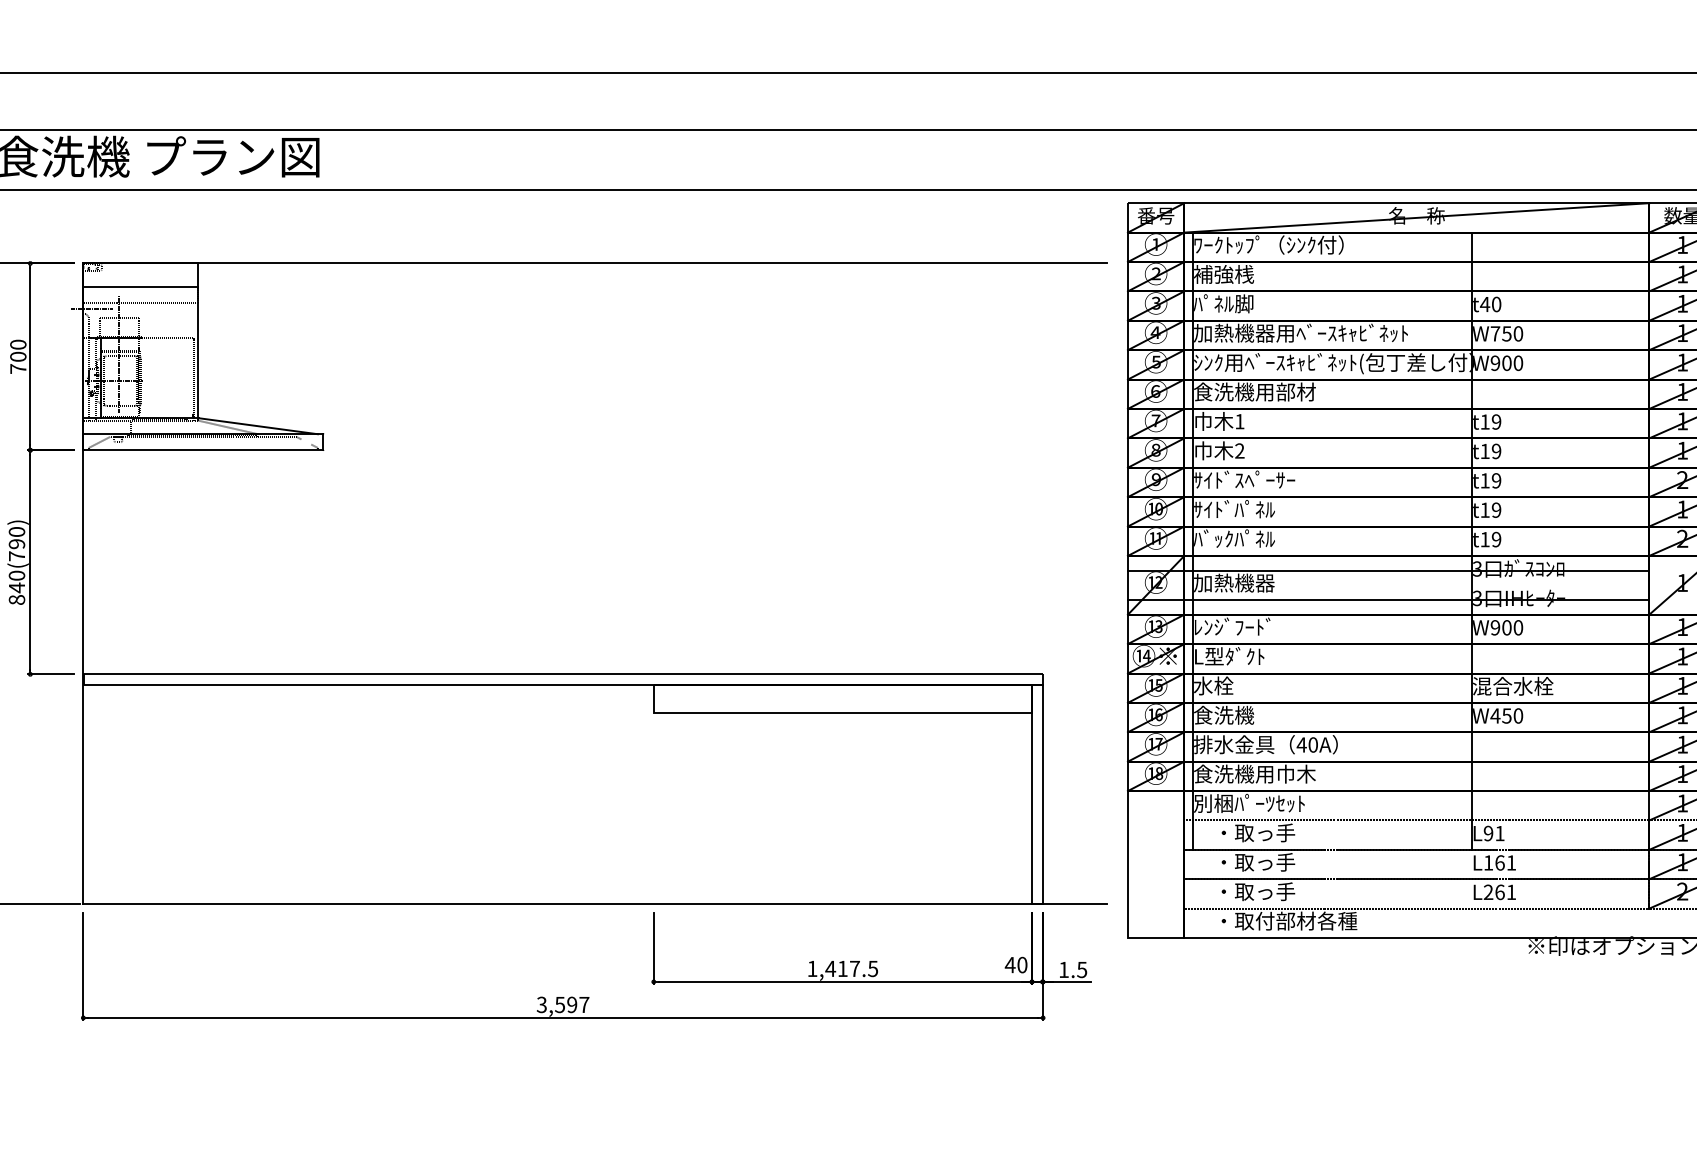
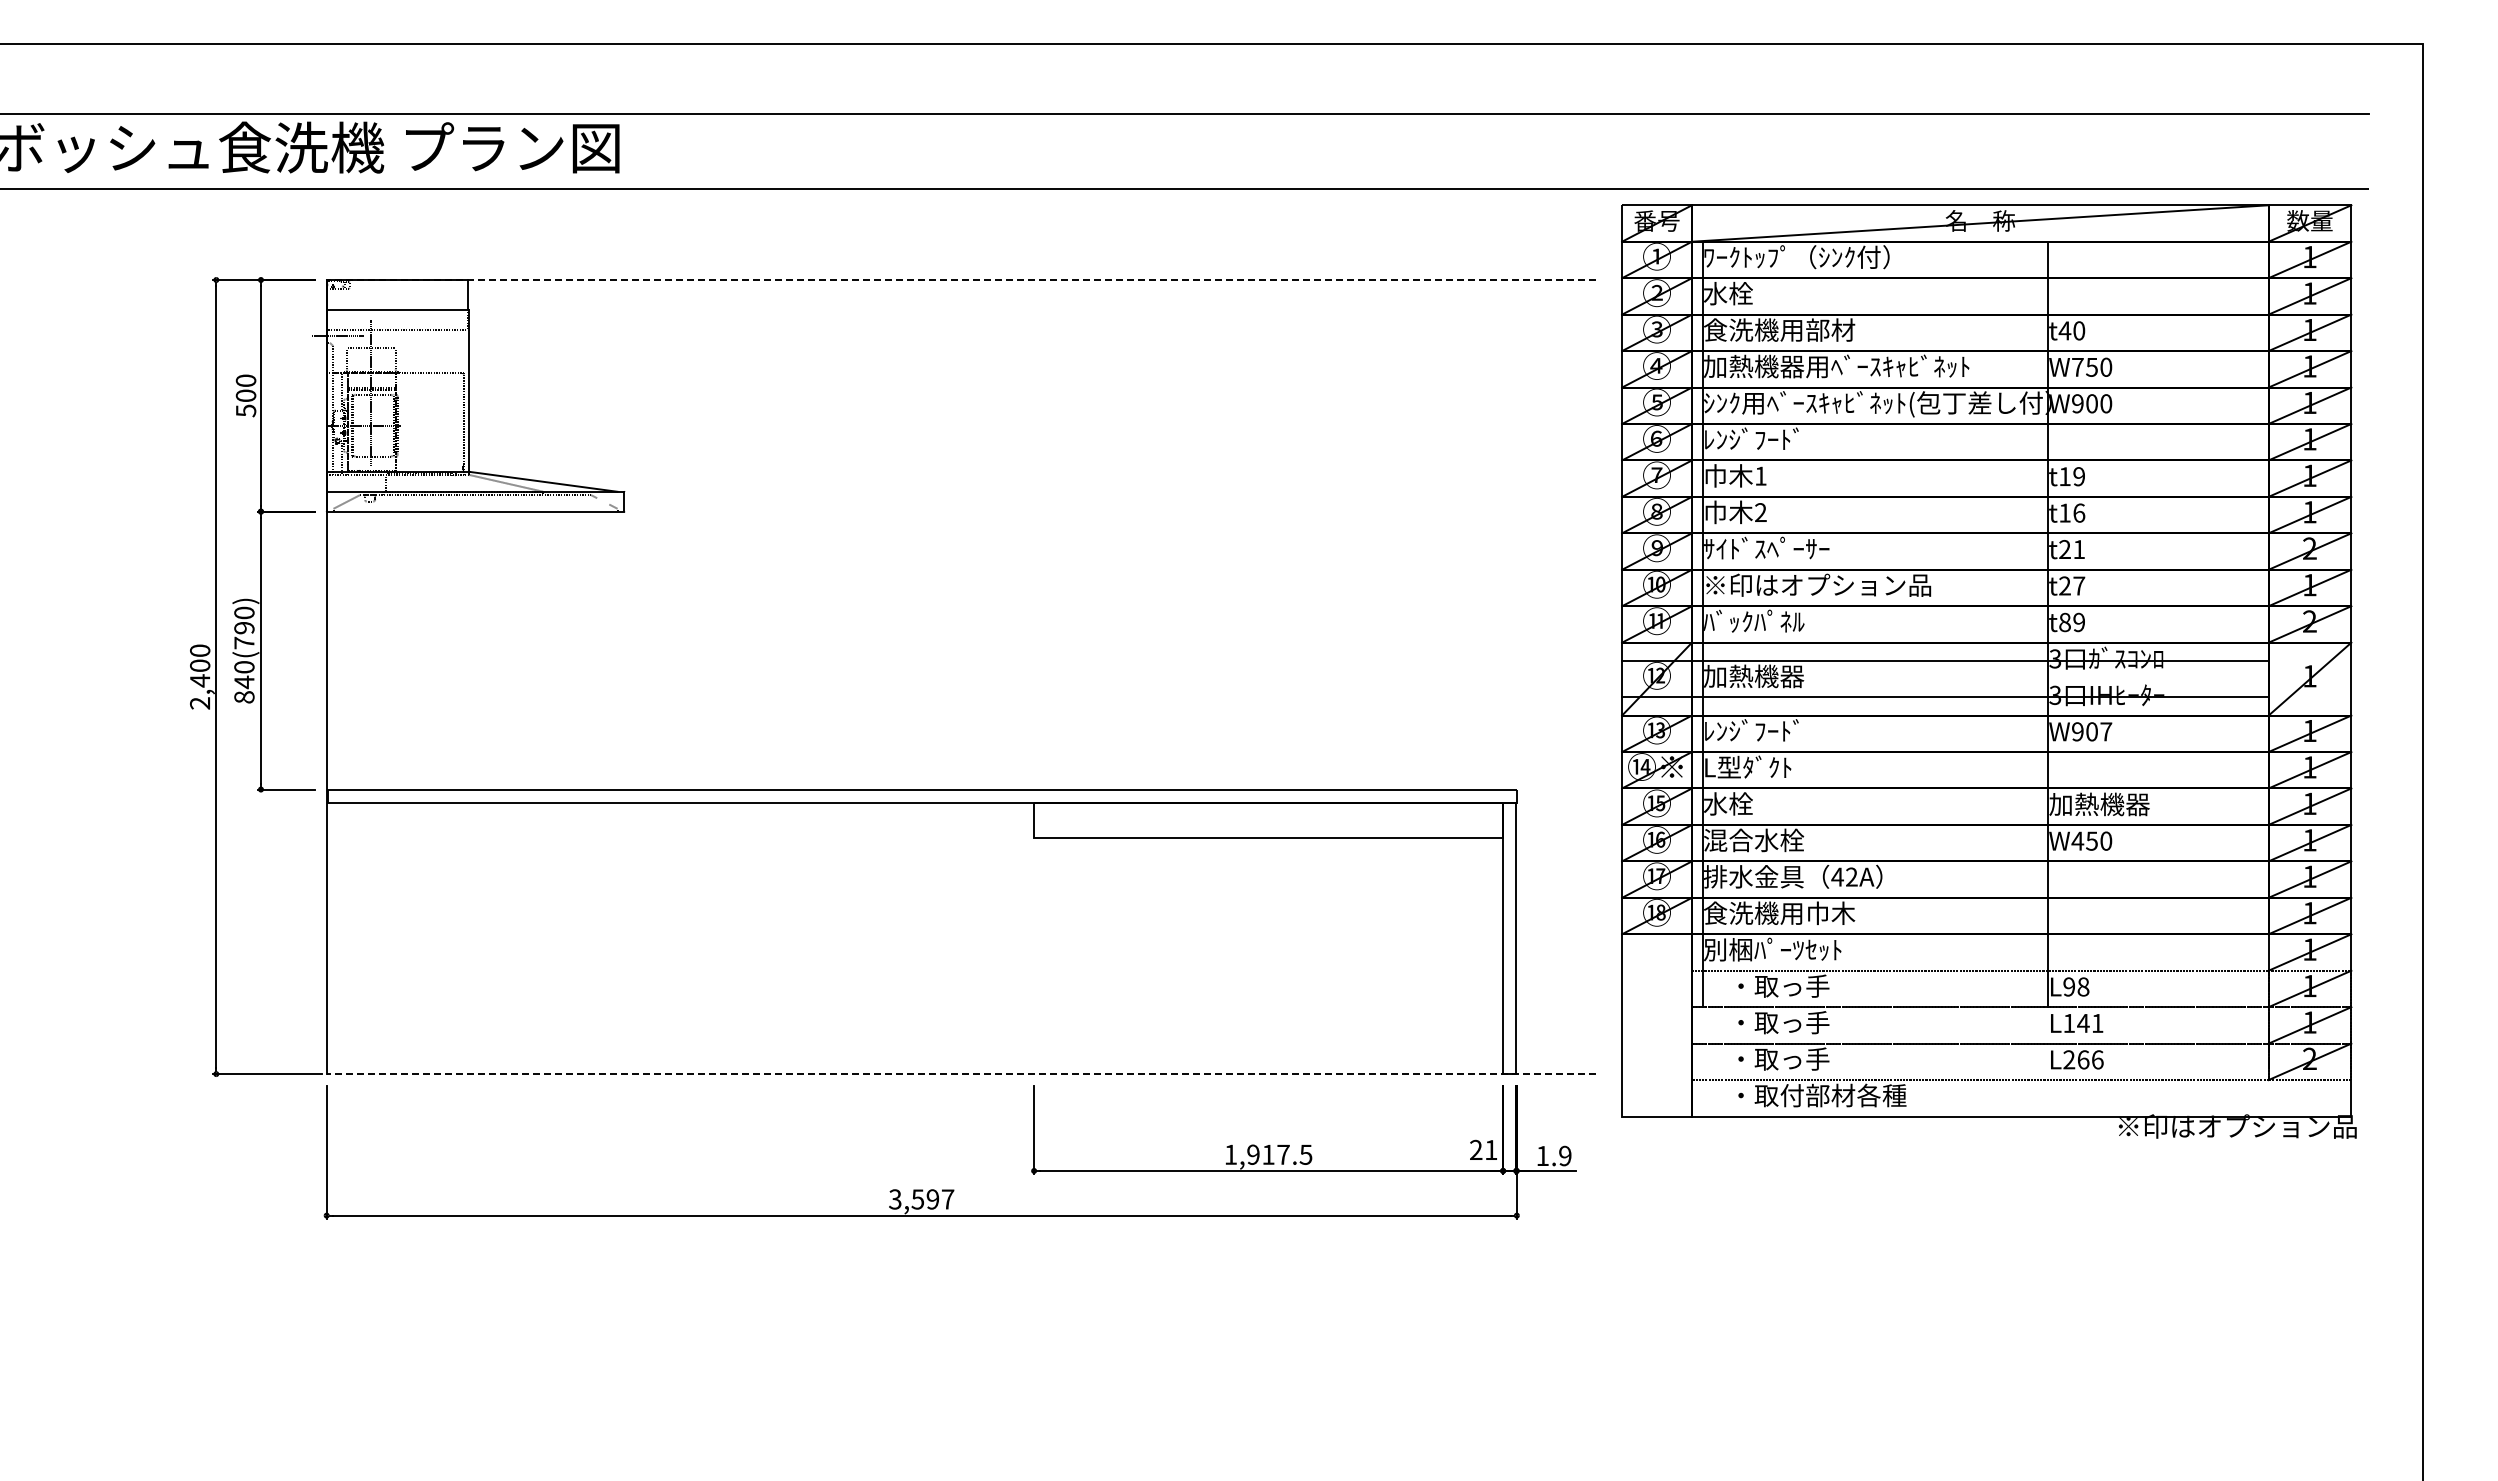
line: (595, 263) -> (961, 280), solid -> dashed
text: (1224, 274) -> (1741, 293), 補強桟 -> 水栓
text: (1254, 303) -> (1779, 329), ﾊﾟﾈﾙ脚 -> 食洗機用部材
text: (18, 368) -> (246, 410), 700 -> 500
text: (1254, 392) -> (1779, 439), 食洗機用部材 -> ﾚﾝｼﾞﾌｰﾄﾞ
text: (1496, 450) -> (2079, 512), t19 -> t16
text: (1490, 480) -> (2071, 549), t19 -> t21
text: (1285, 509) -> (1817, 584), ｻｲﾄﾞﾊﾟﾈﾙ -> ※印はオプション品
text: (1491, 509) -> (2072, 585), t19 -> t27
text: (1484, 539) -> (2064, 622), t19 -> t89
text: (1518, 627) -> (2106, 731), W900 -> W907
text: (1512, 686) -> (2099, 804), 混合水栓 -> 加熱機器
text: (1234, 715) -> (1754, 840), 食洗機 -> 混合水栓
text: (1312, 744) -> (1851, 876), 40A -> 42A
text: (1500, 833) -> (2083, 986), L91 -> L98
text: (1500, 863) -> (2083, 1023), L161 -> L141
text: (1511, 892) -> (2097, 1059), L261 -> L266
line: (595, 904) -> (961, 1074), solid -> dashed
text: (1016, 964) -> (1483, 1149), 40 -> 21
text: (830, 968) -> (1253, 1154), 1,417.5 -> 1,917.5
text: (1081, 969) -> (1564, 1155), 1.5 -> 1.9

